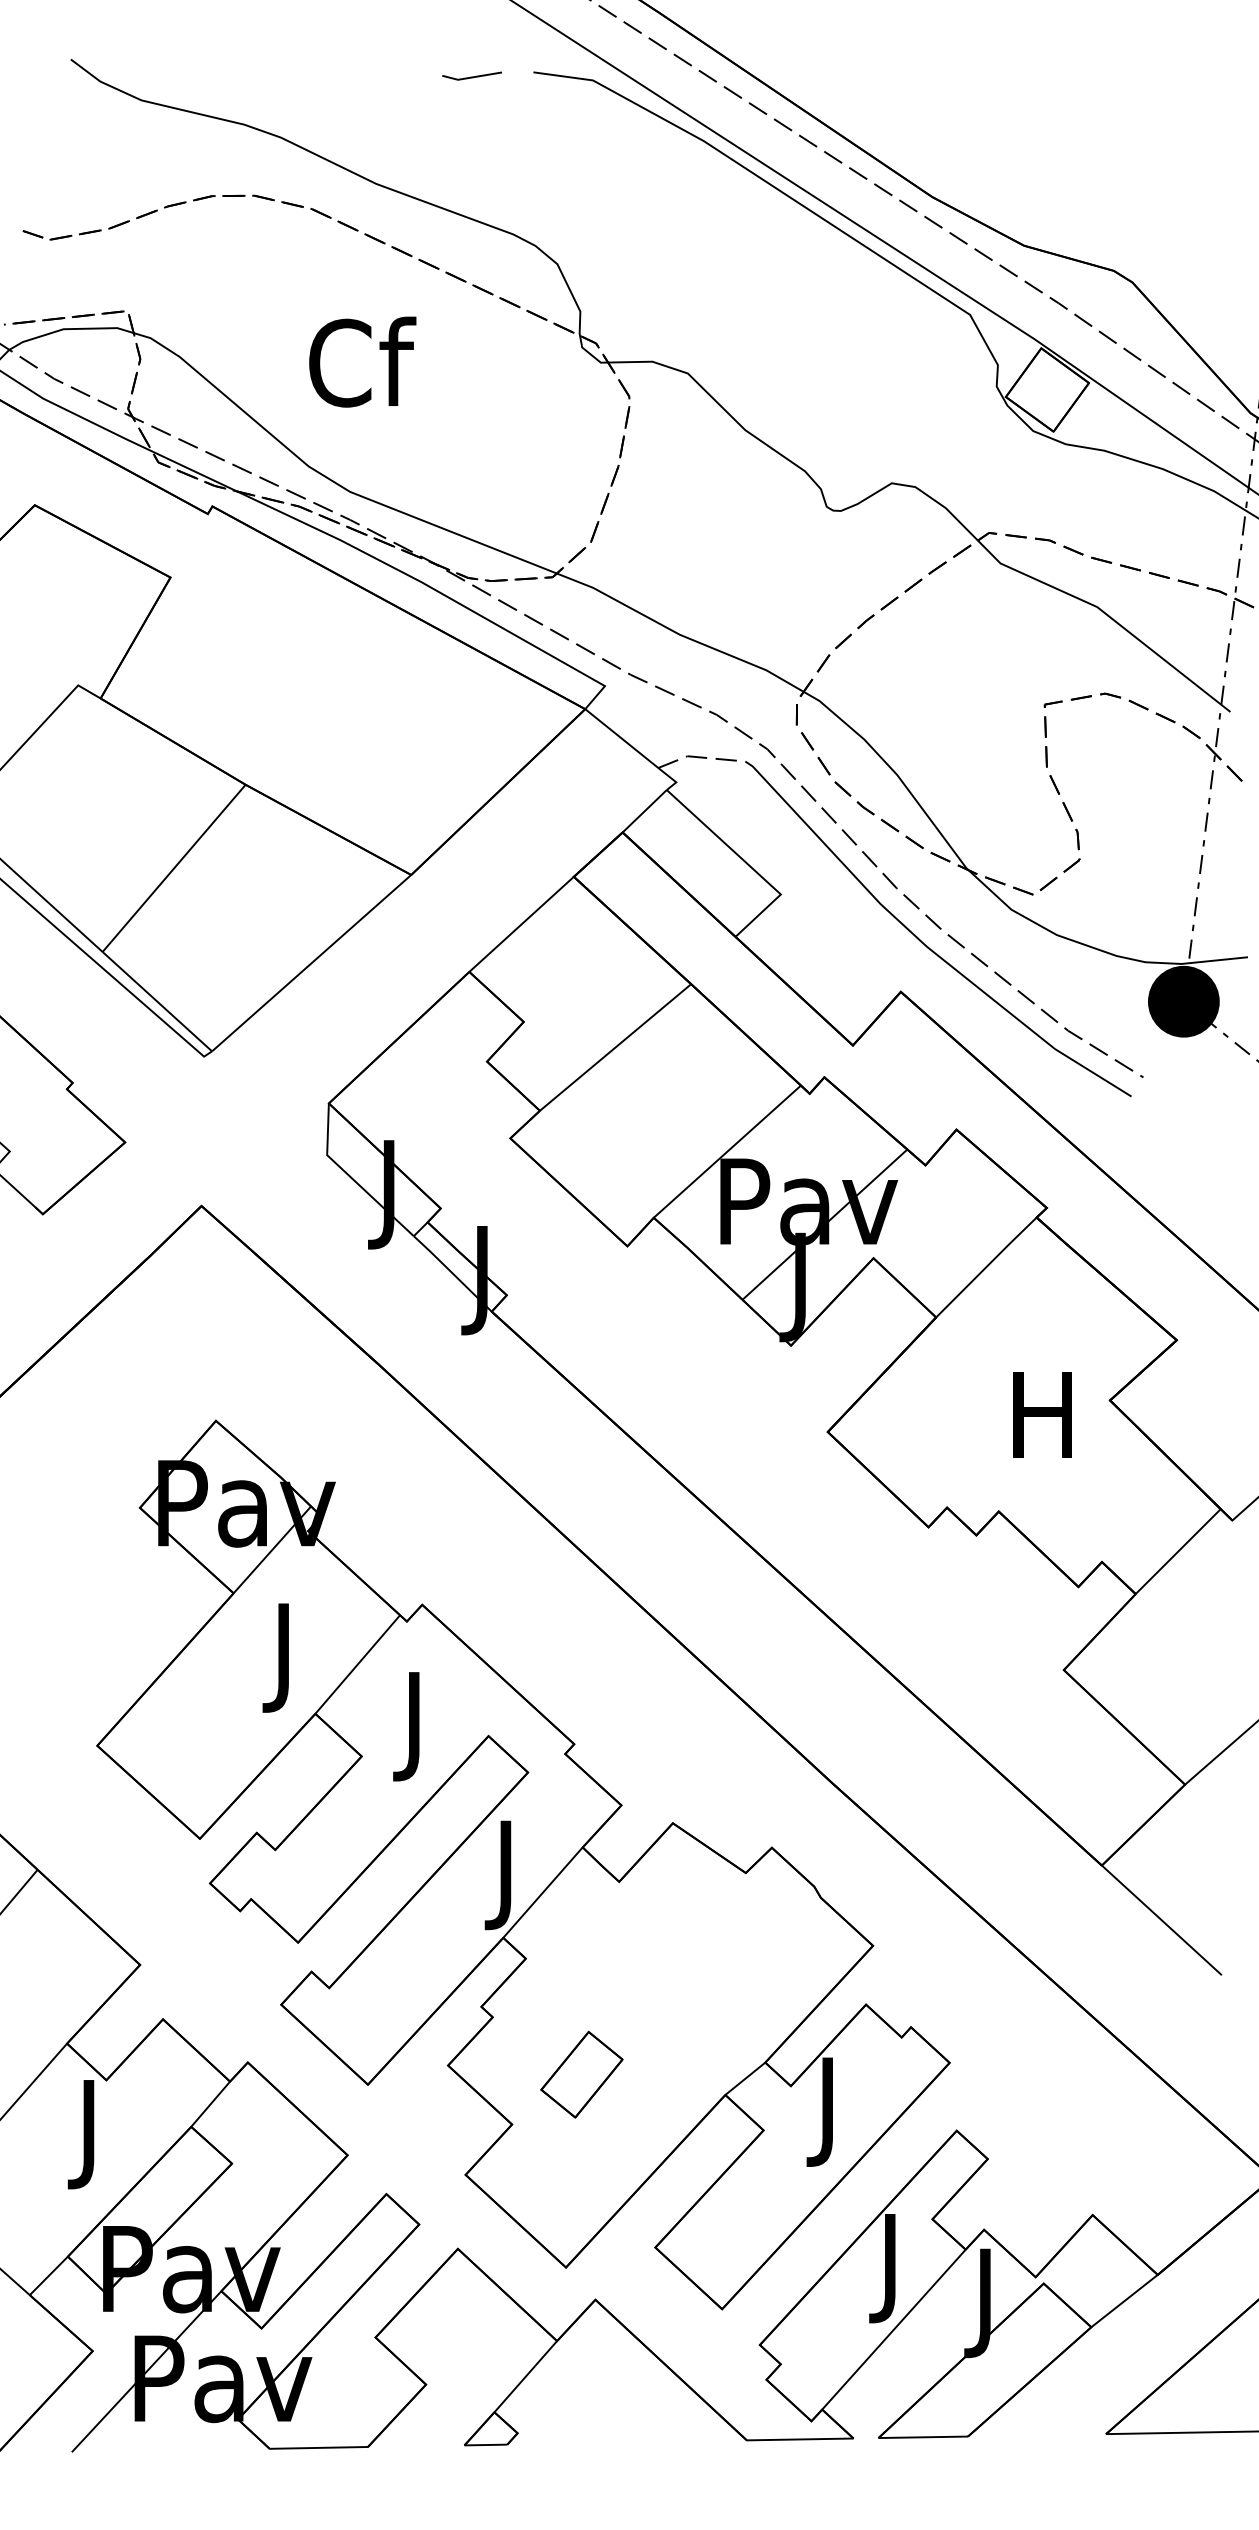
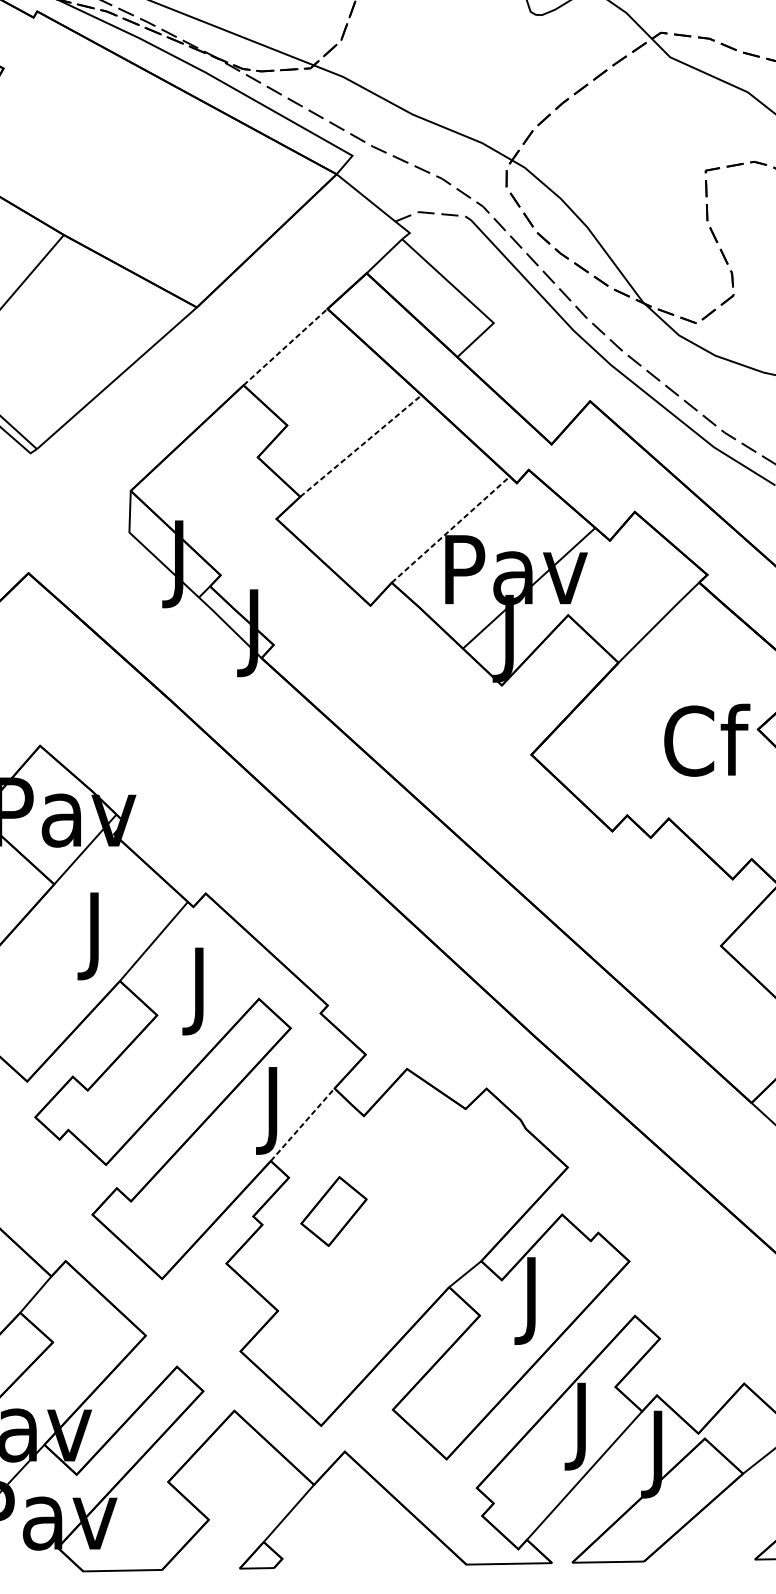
line: (521, 924) -> (285, 347), solid -> dashed
line: (615, 1047) -> (360, 446), solid -> dashed
line: (727, 1151) -> (450, 529), solid -> dashed
text: (1046, 1413) -> (707, 739), H -> Cf
line: (543, 1892) -> (303, 1124), solid -> dashed
part: (581, 2074) -> (333, 1211), moved

